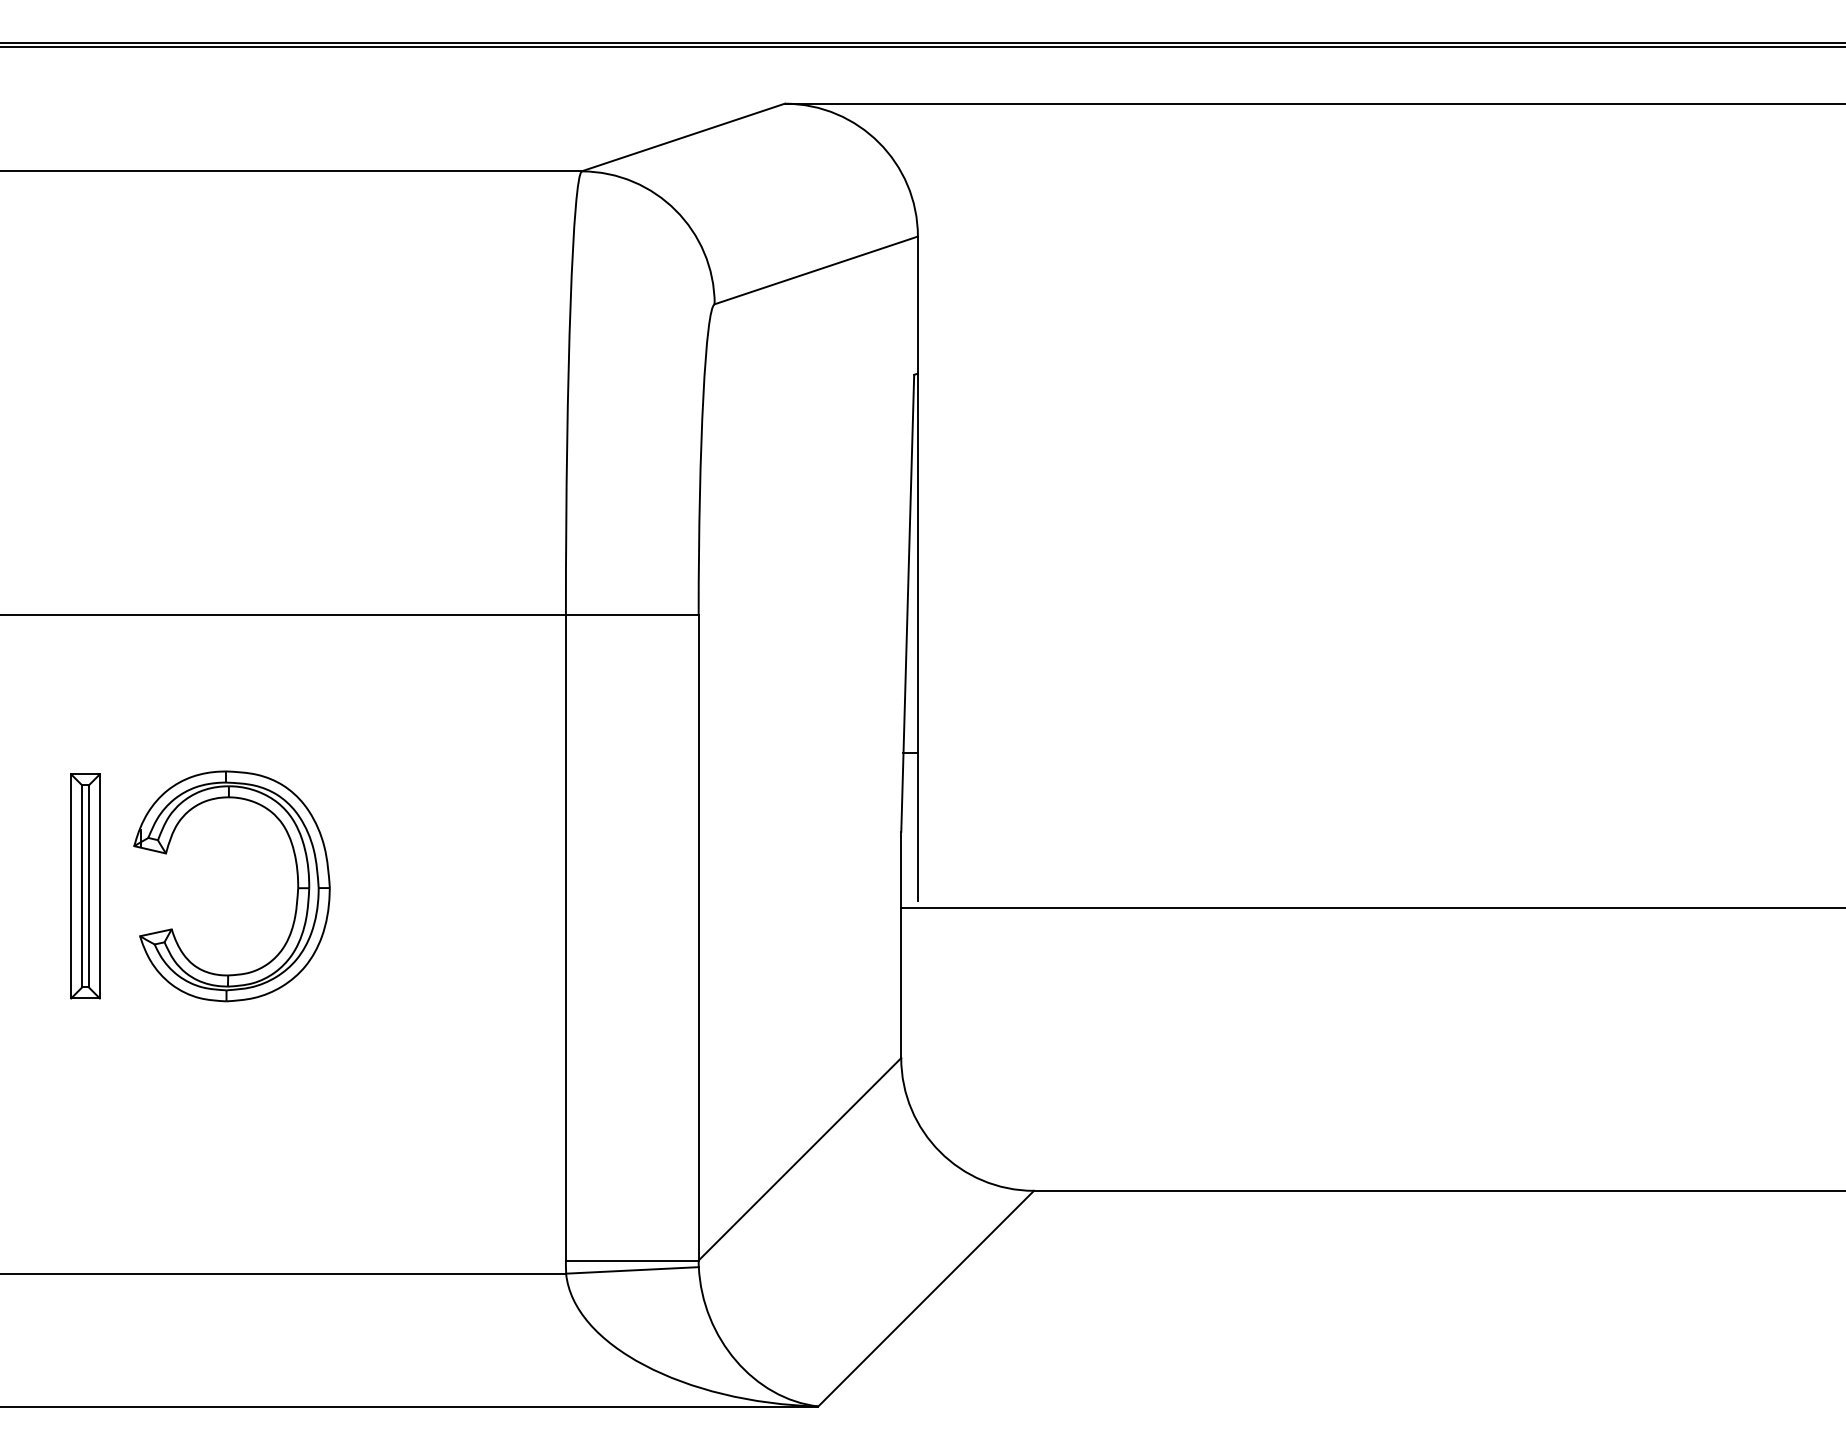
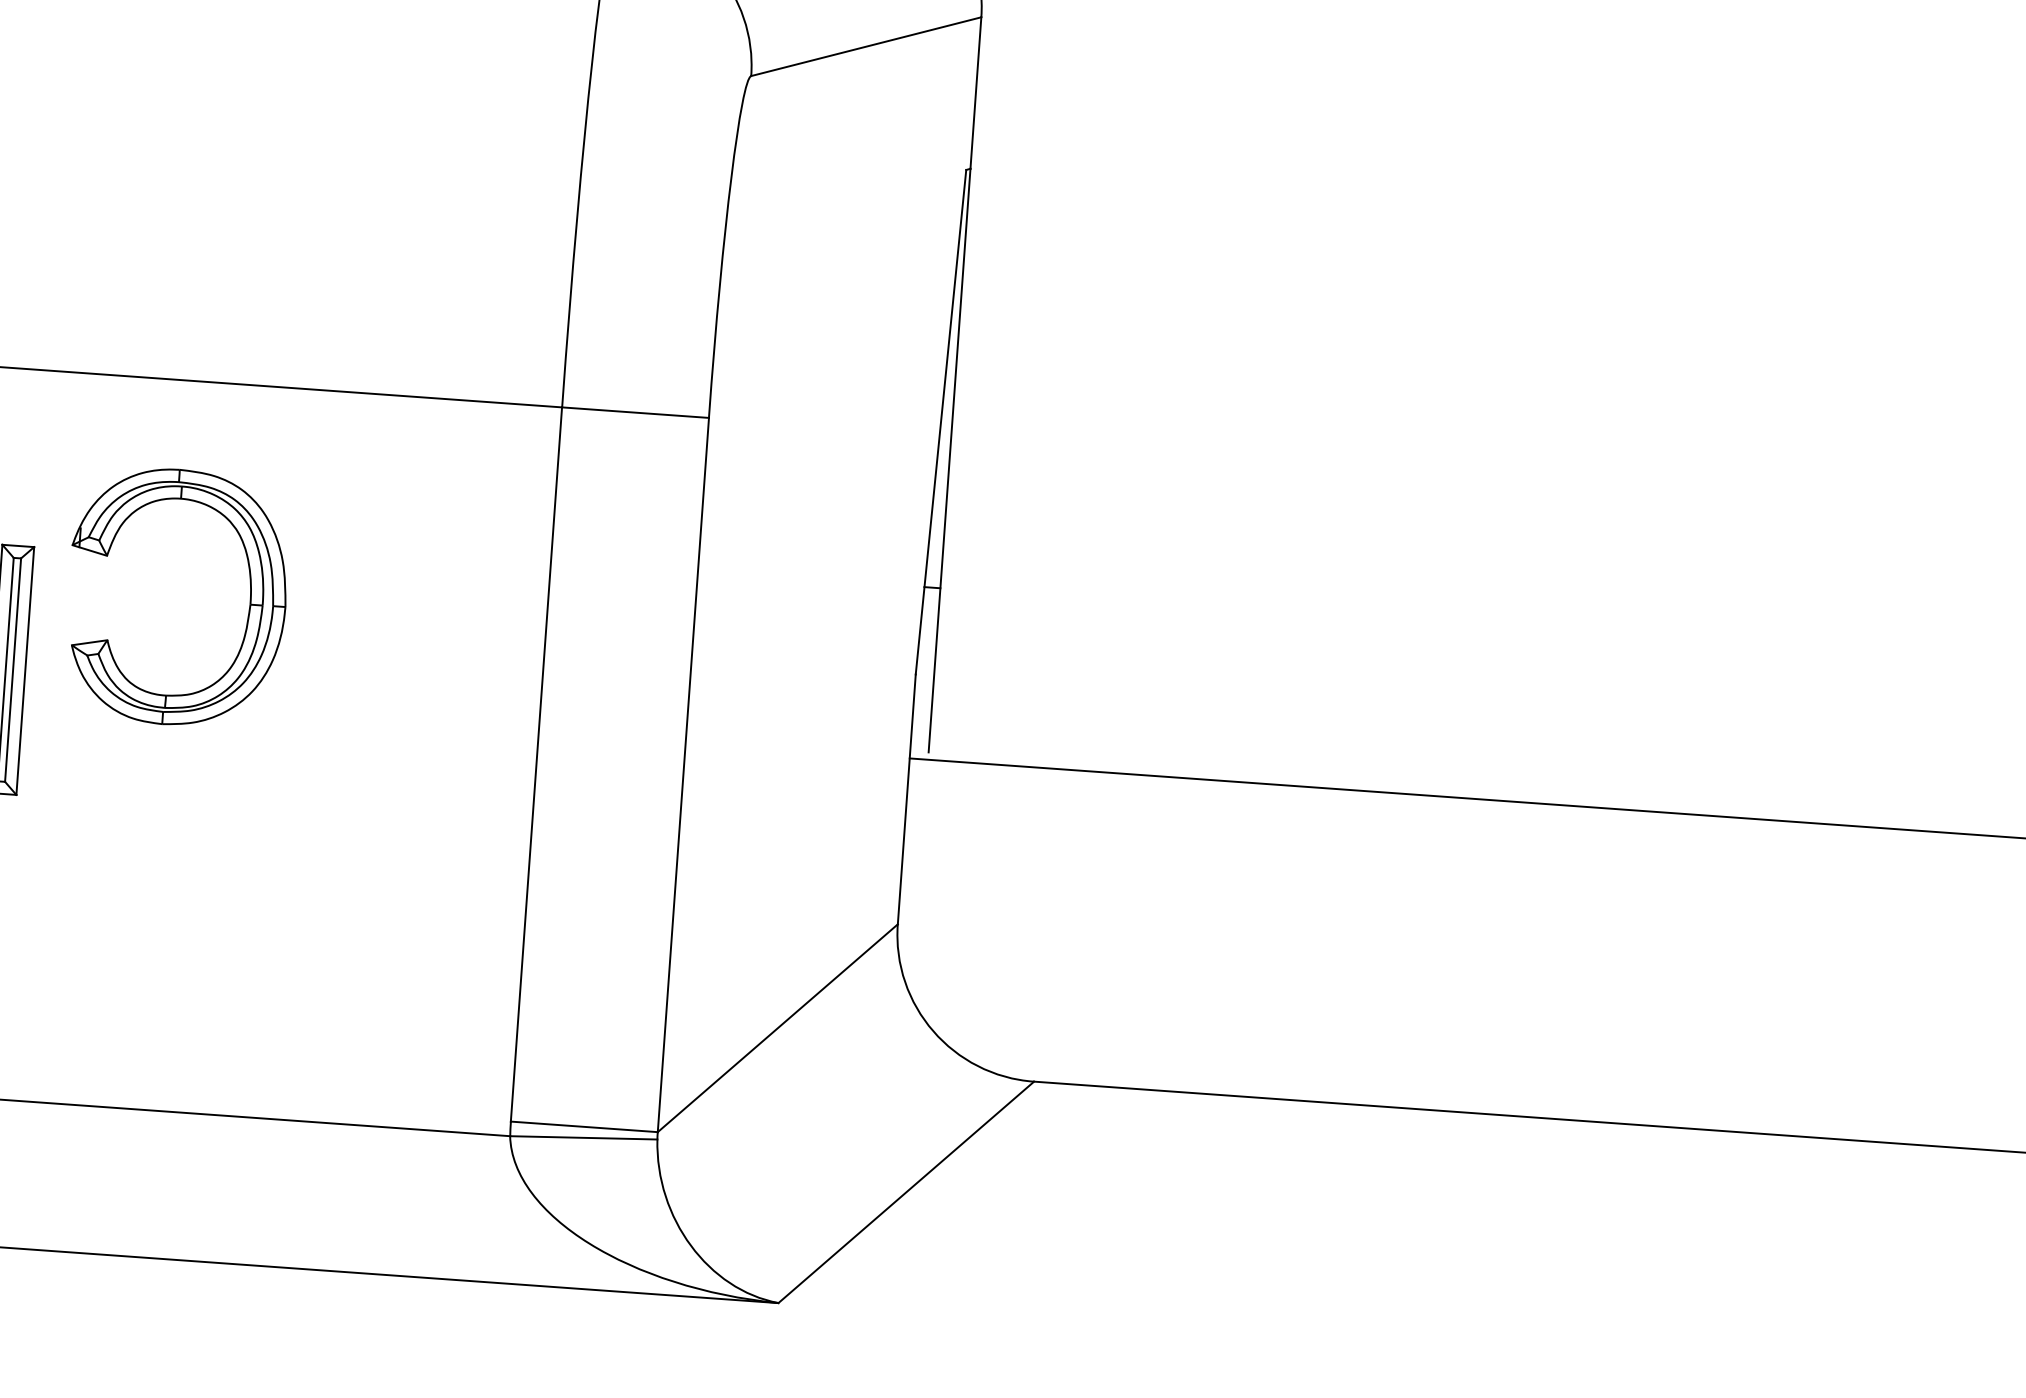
part: (296, 894) -> (248, 611), moved

